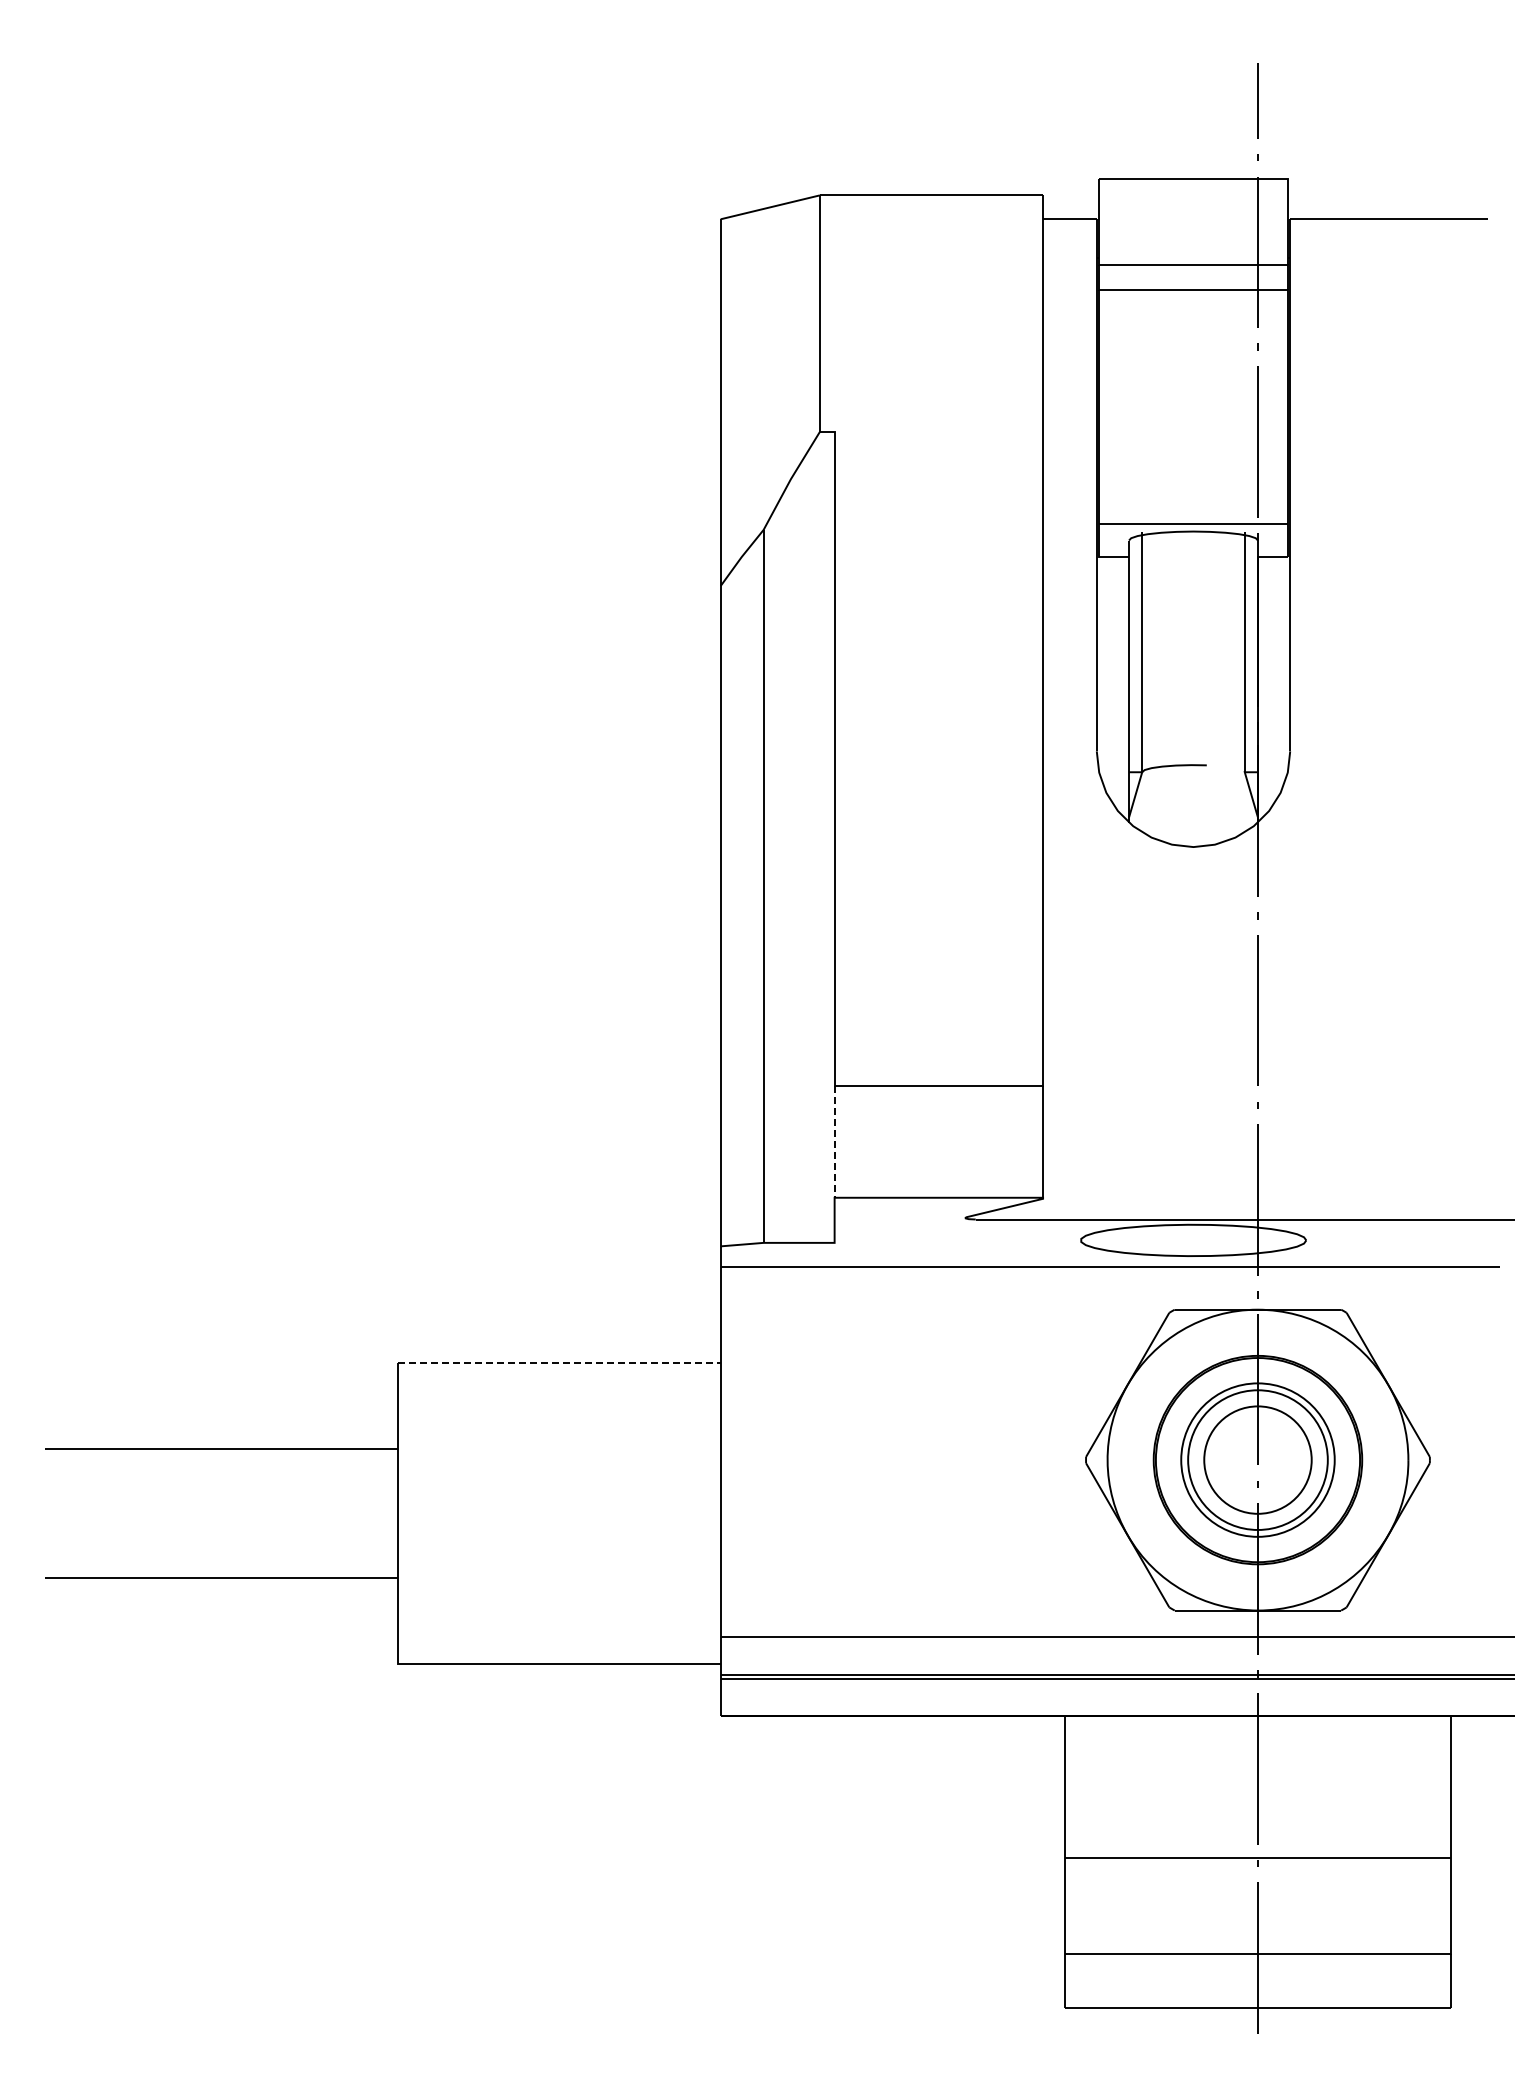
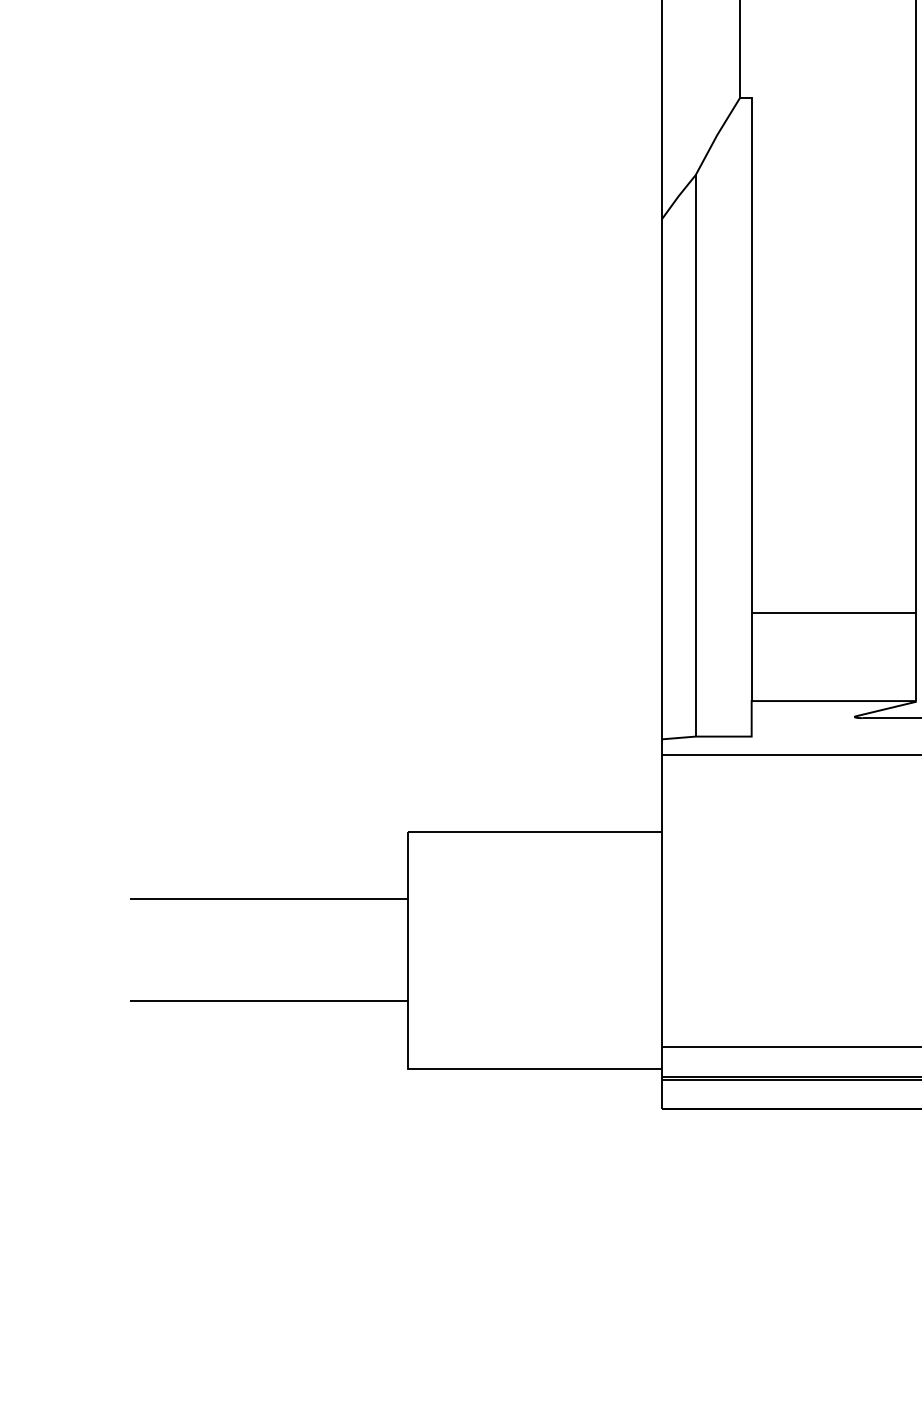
line: (834, 1141) -> (751, 656), dashed -> solid
line: (560, 1363) -> (535, 831), dashed -> solid

